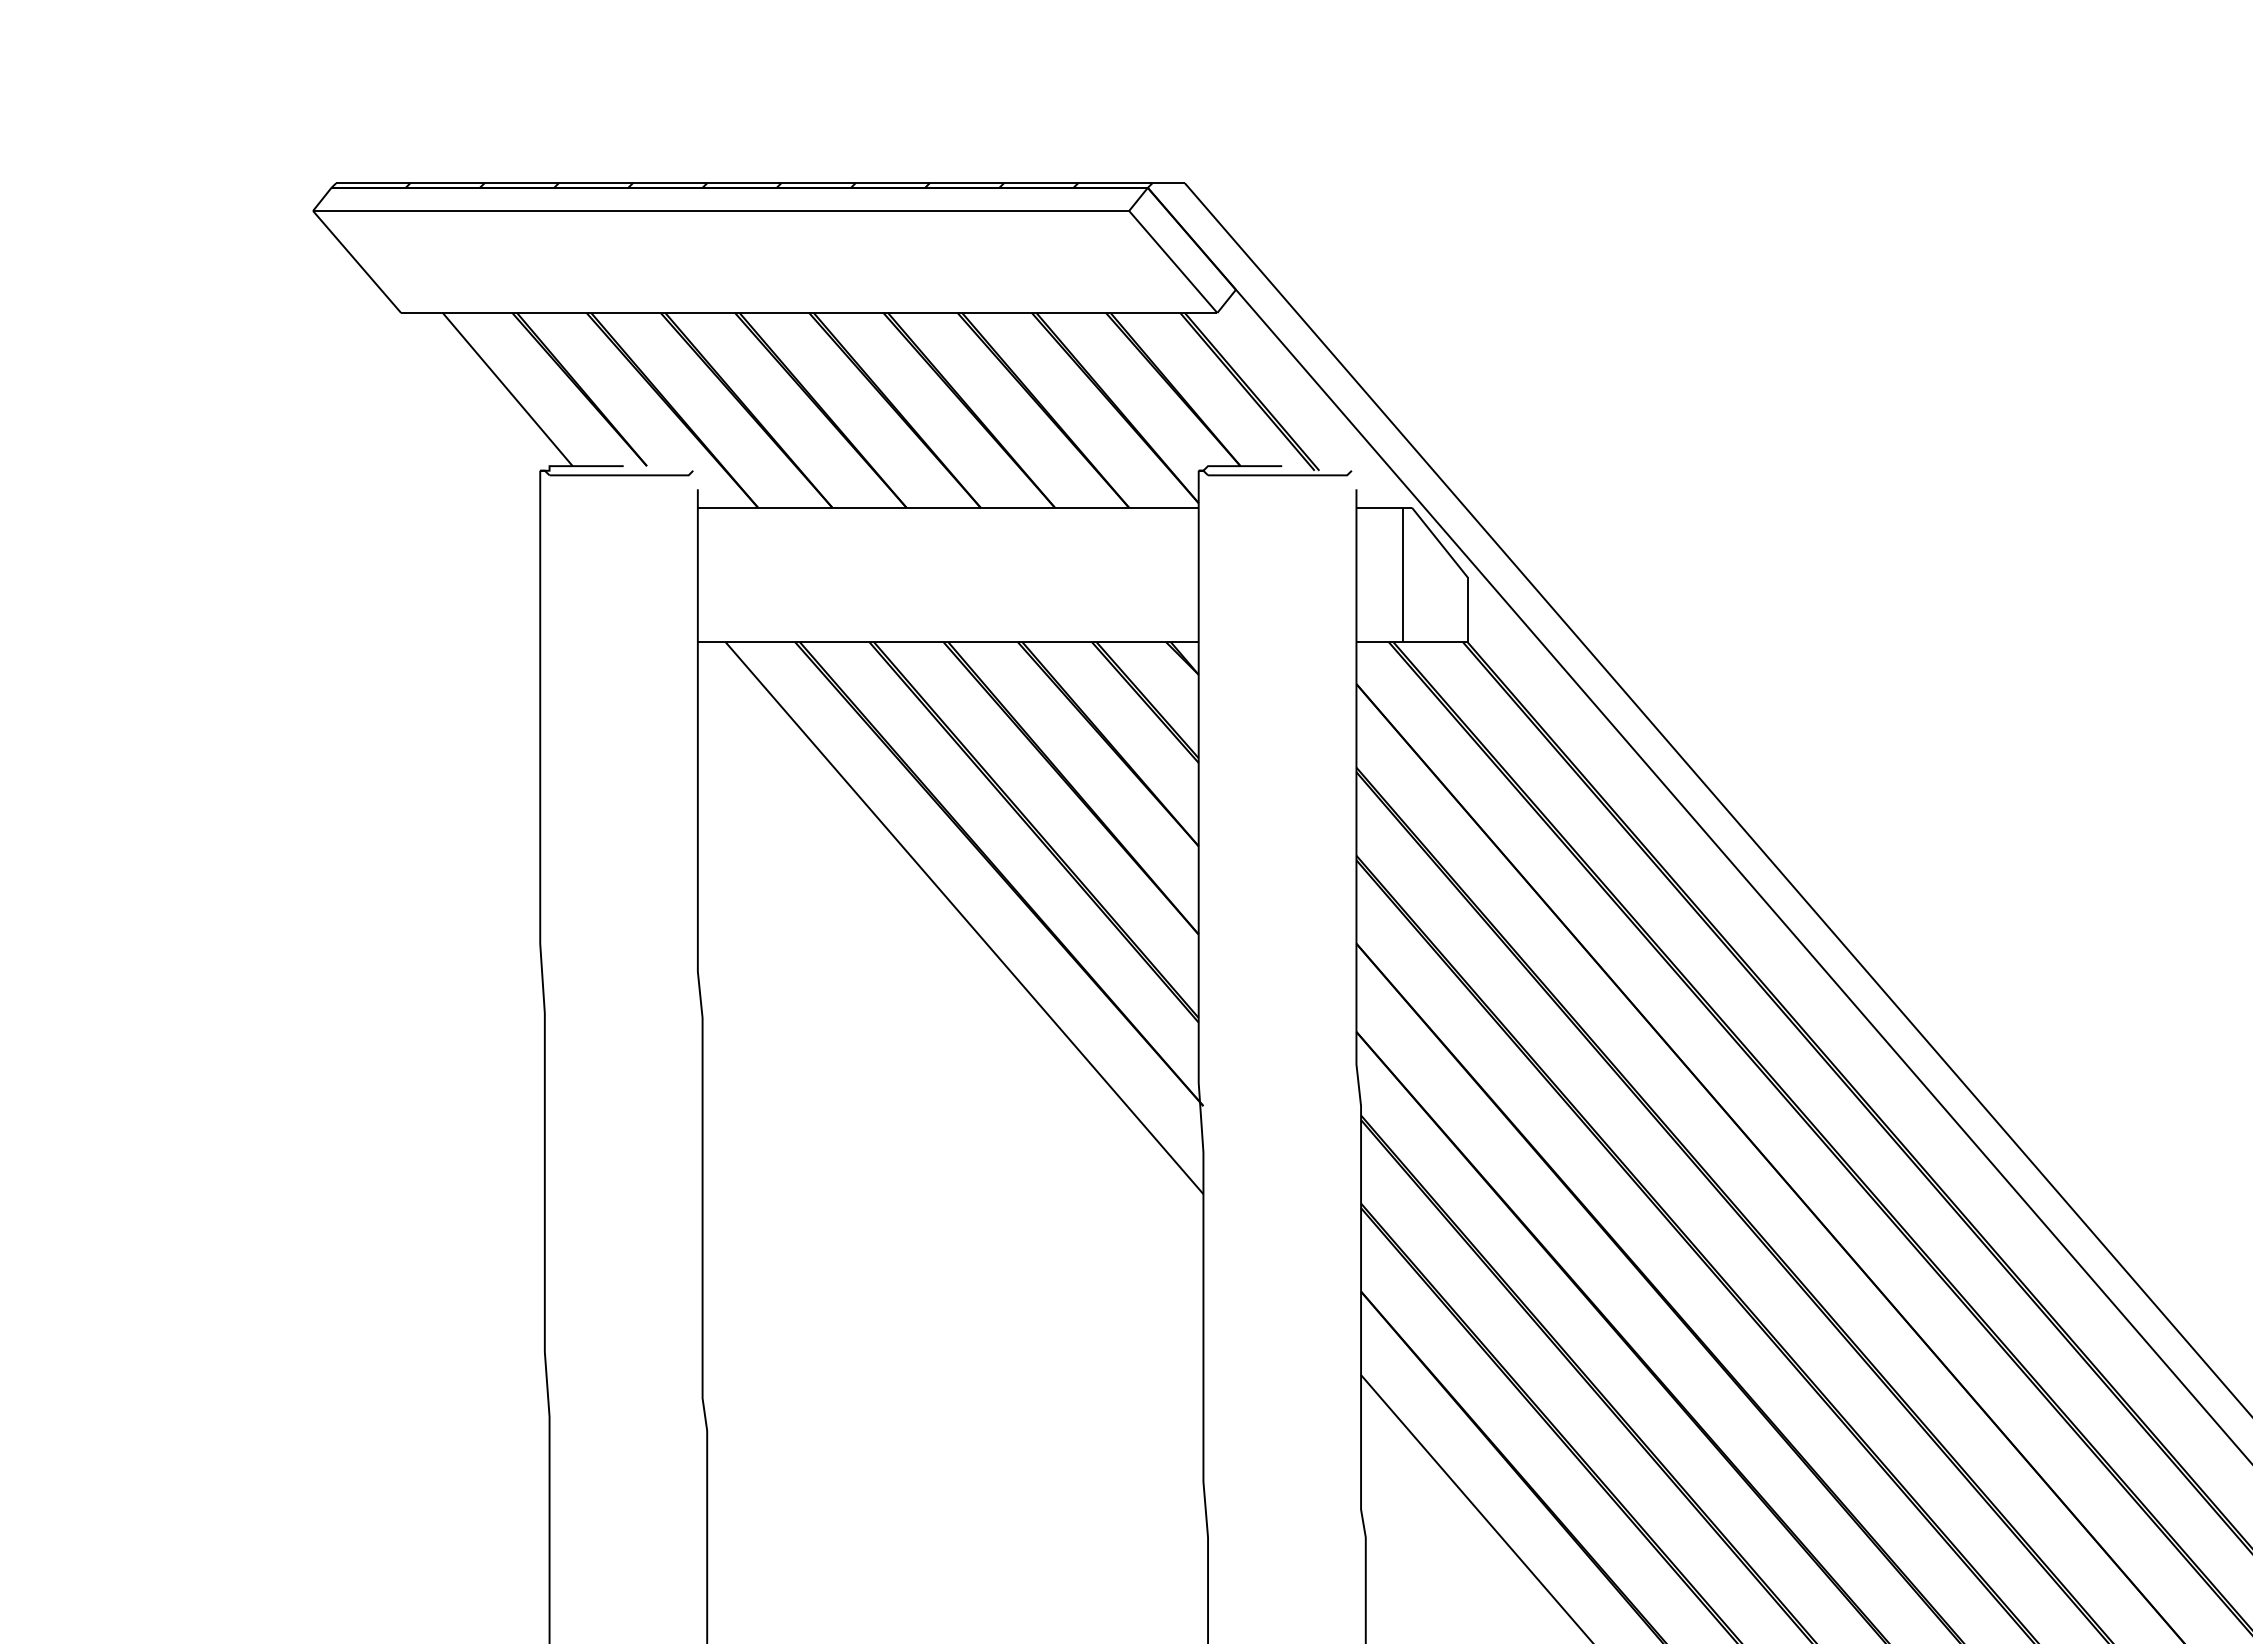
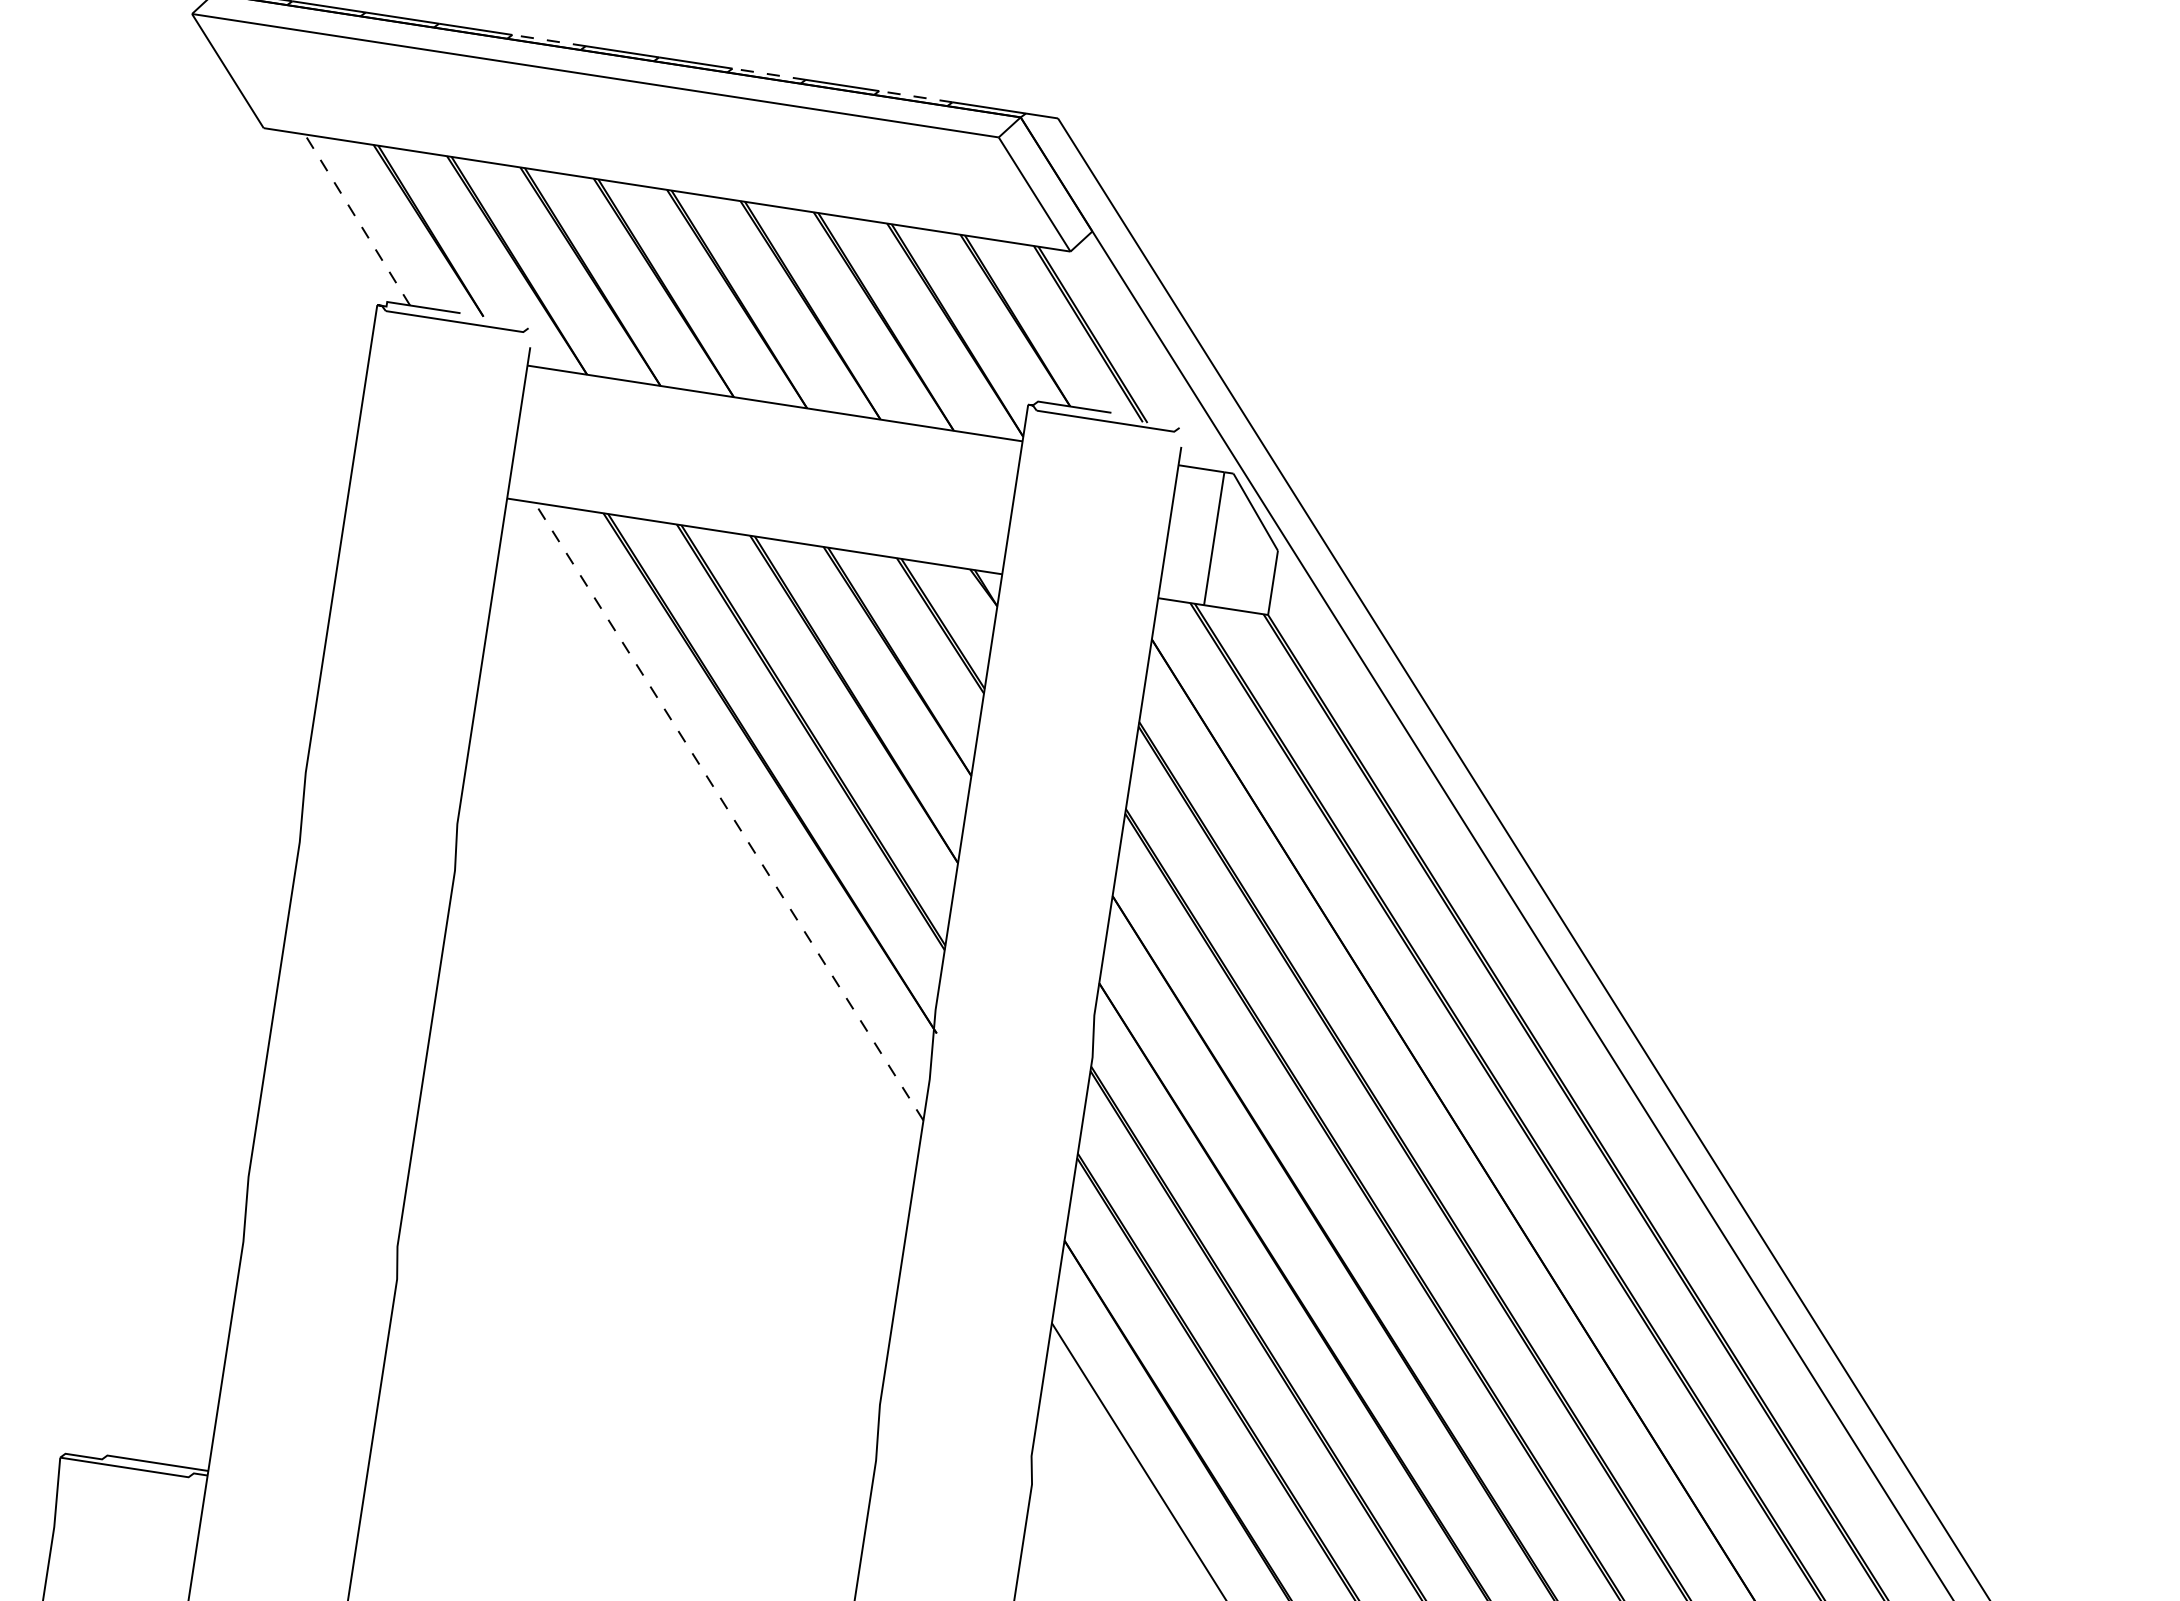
line: (669, 183) -> (548, 40), solid -> dashed
line: (892, 183) -> (768, 74), solid -> dashed
line: (1040, 183) -> (915, 96), solid -> dashed
line: (507, 389) -> (357, 219), solid -> dashed
line: (964, 918) -> (728, 811), solid -> dashed

